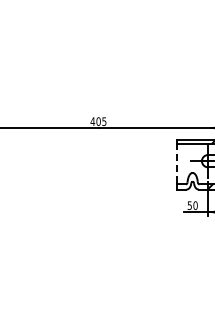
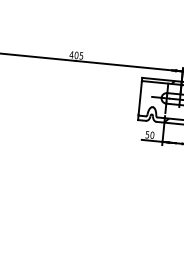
line: (177, 163) -> (140, 97), dashed -> solid

